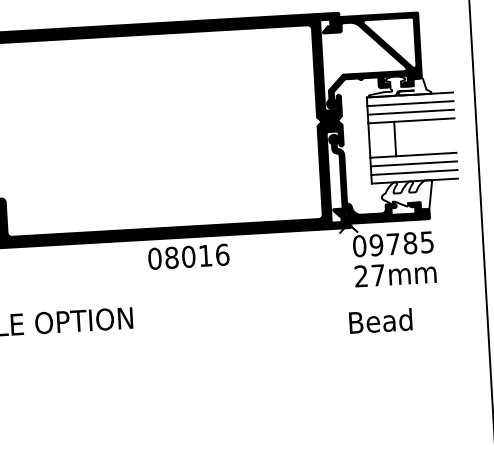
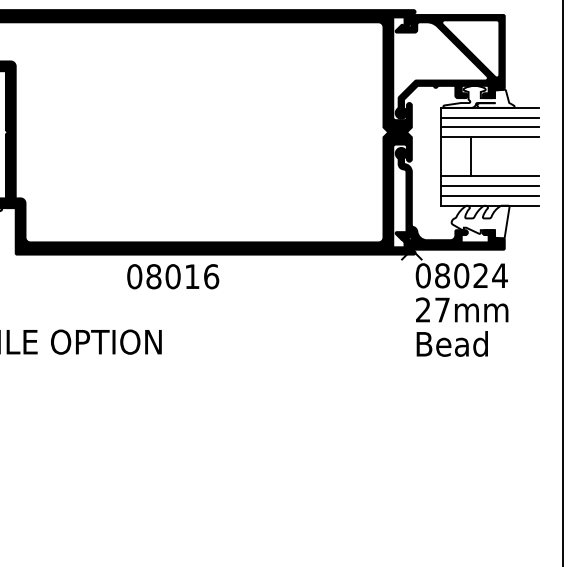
text: (401, 243) -> (470, 275), 09785 -> 08024
text: (189, 256) -> (173, 276), moved
text: (380, 320) -> (451, 343), moved

